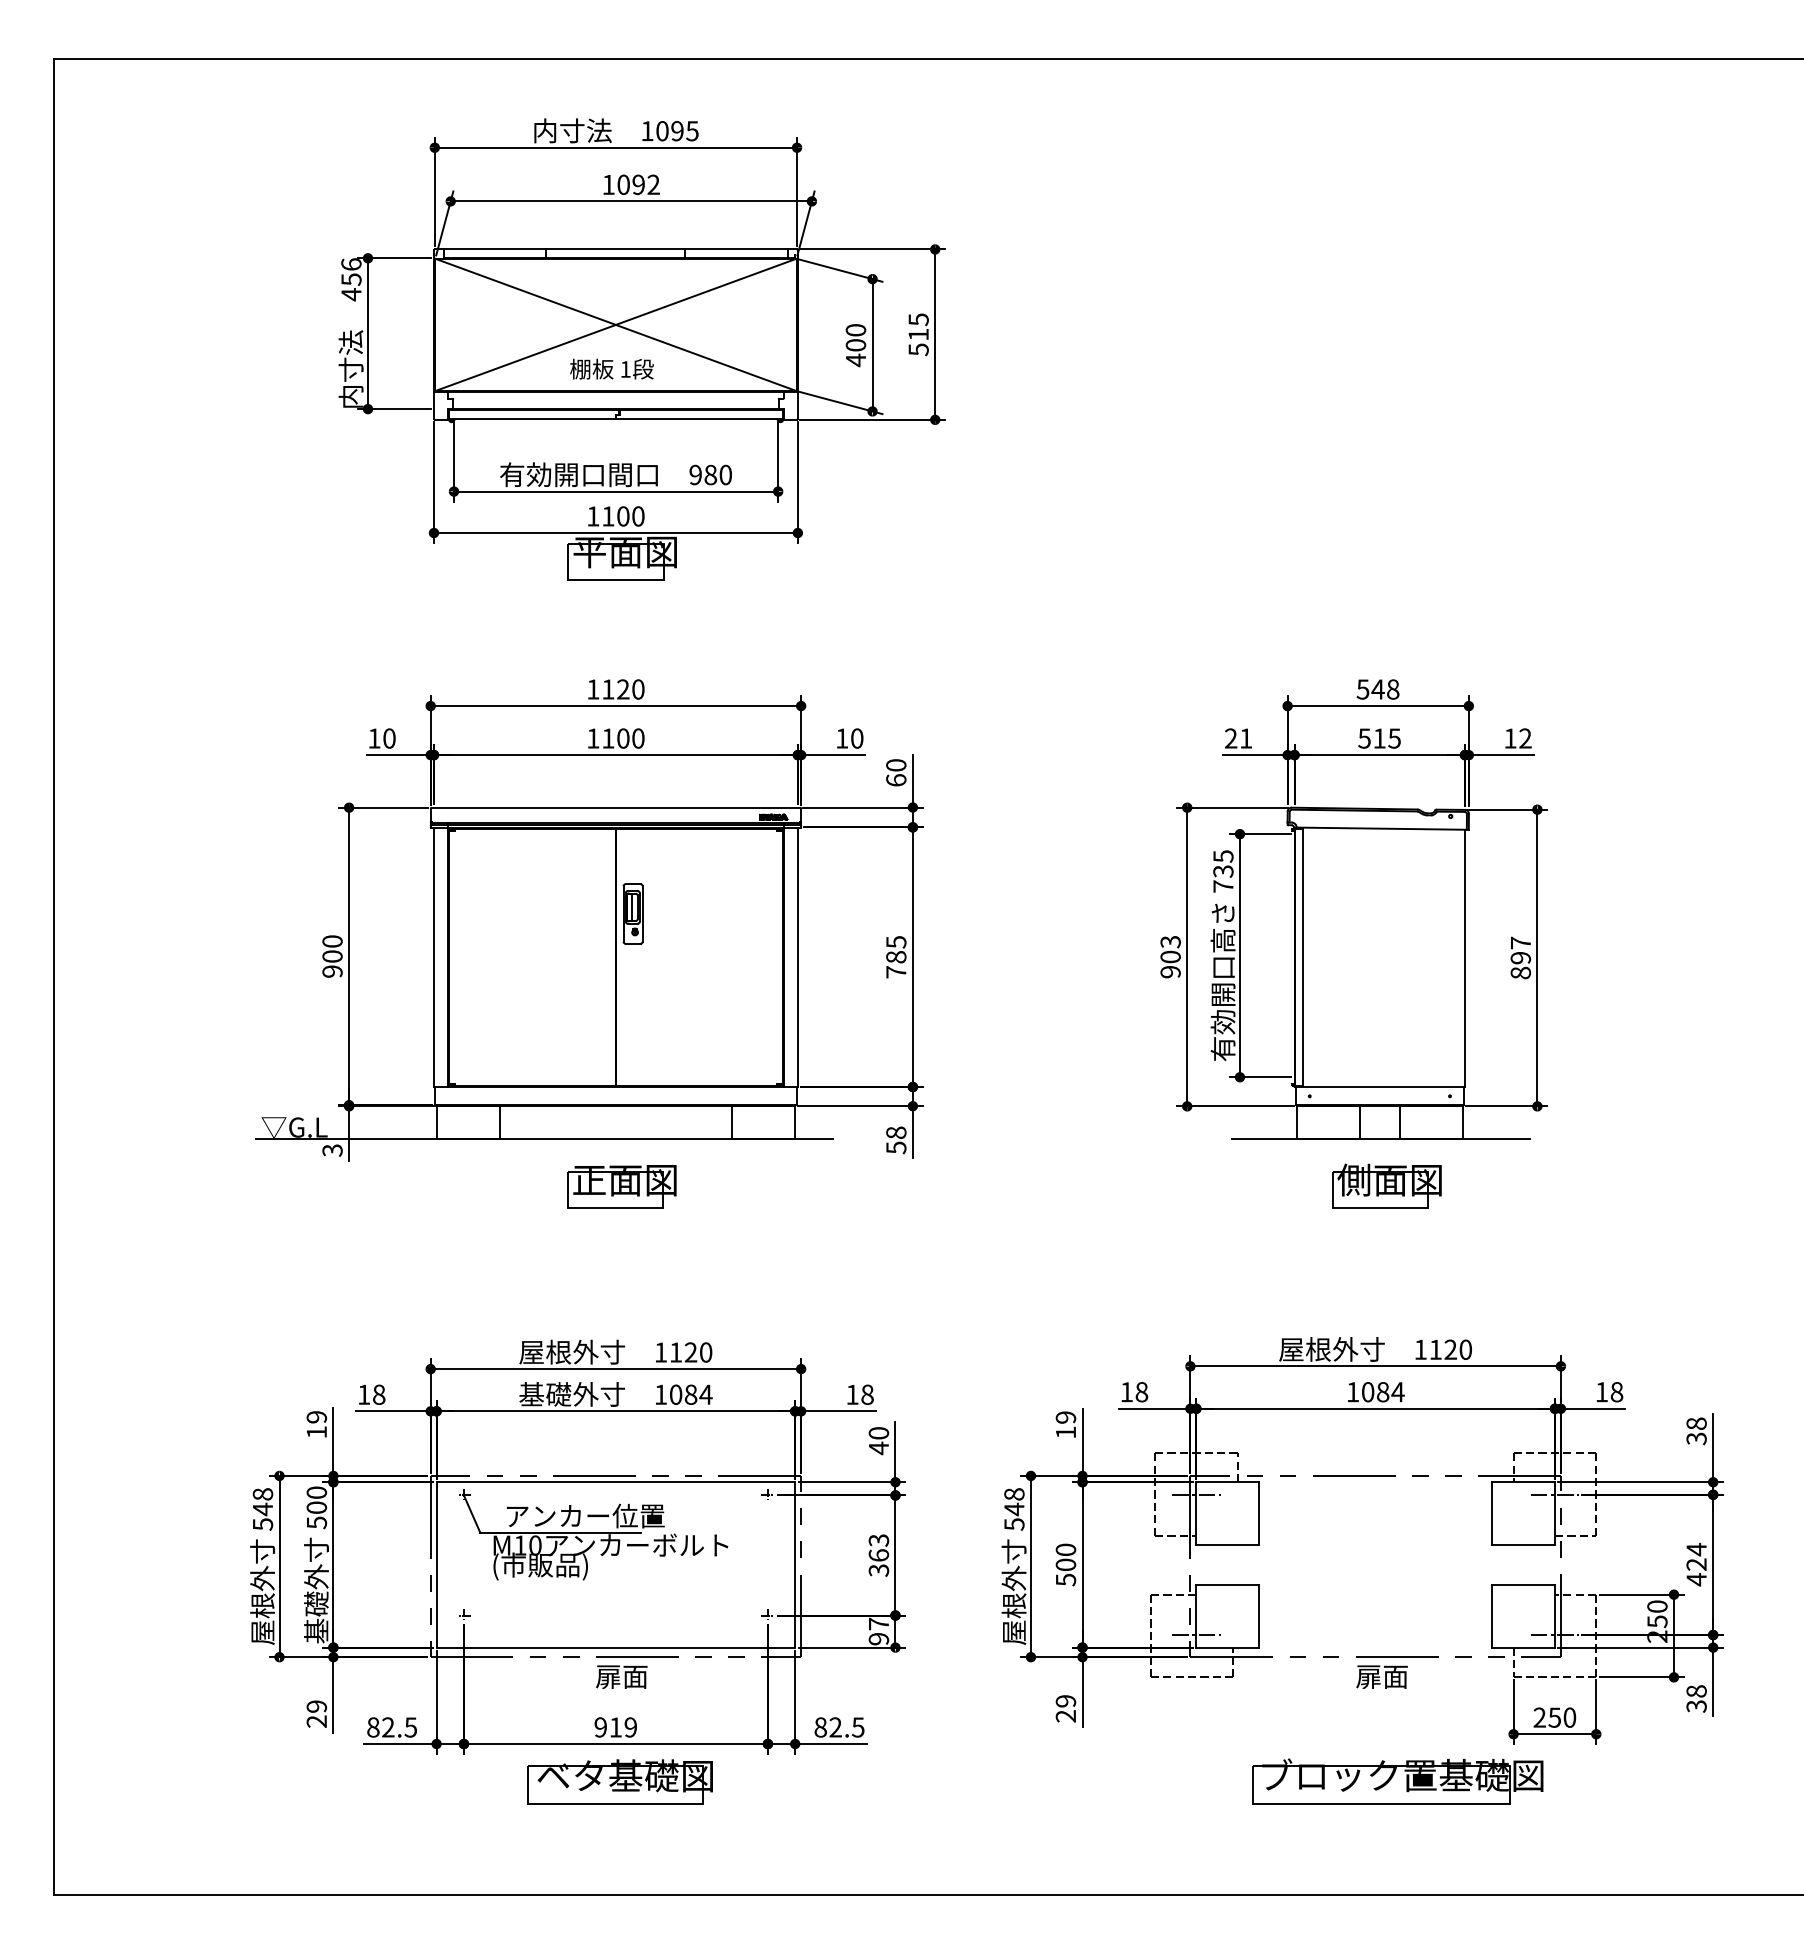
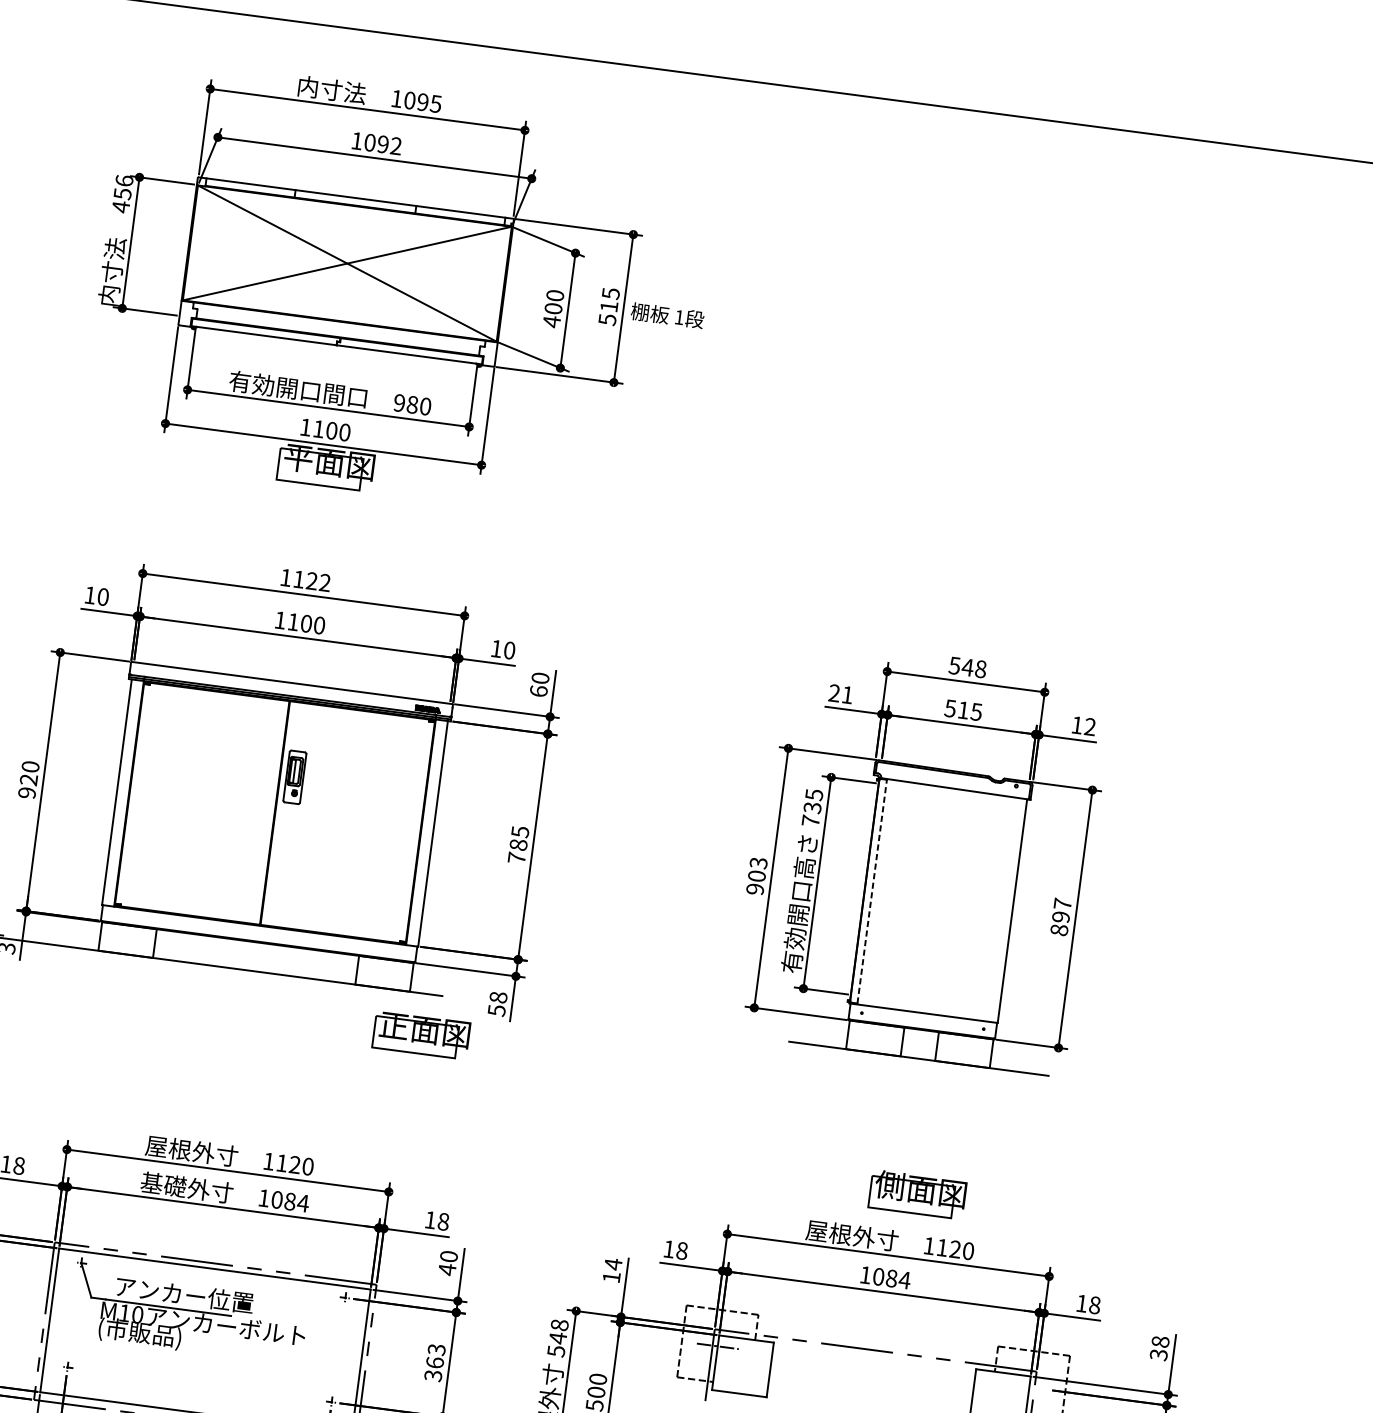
text: (611, 368) -> (667, 315), moved
text: (638, 689) -> (325, 582), 1120 -> 1122
text: (332, 956) -> (28, 779), 900 -> 920
line: (1303, 957) -> (872, 891), solid -> dashed
part: (1386, 1185) -> (917, 1193), moved
part: (621, 1186) -> (421, 1034), moved
text: (1065, 1417) -> (612, 1264), 19 -> 14
line: (1554, 1494) -> (1028, 1387), removed

